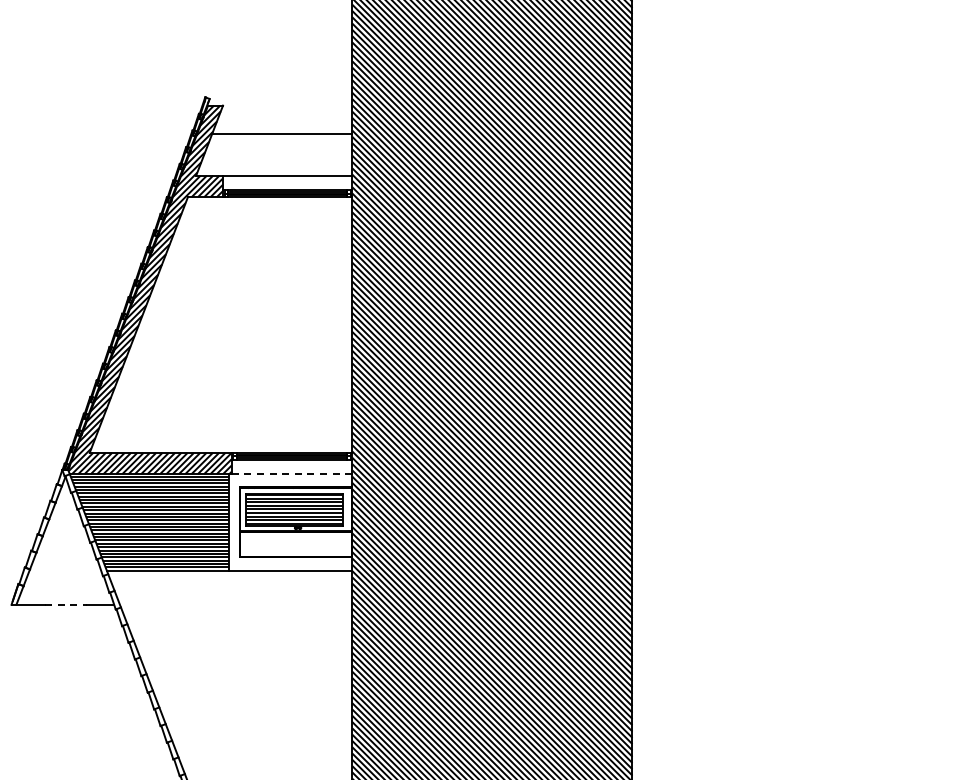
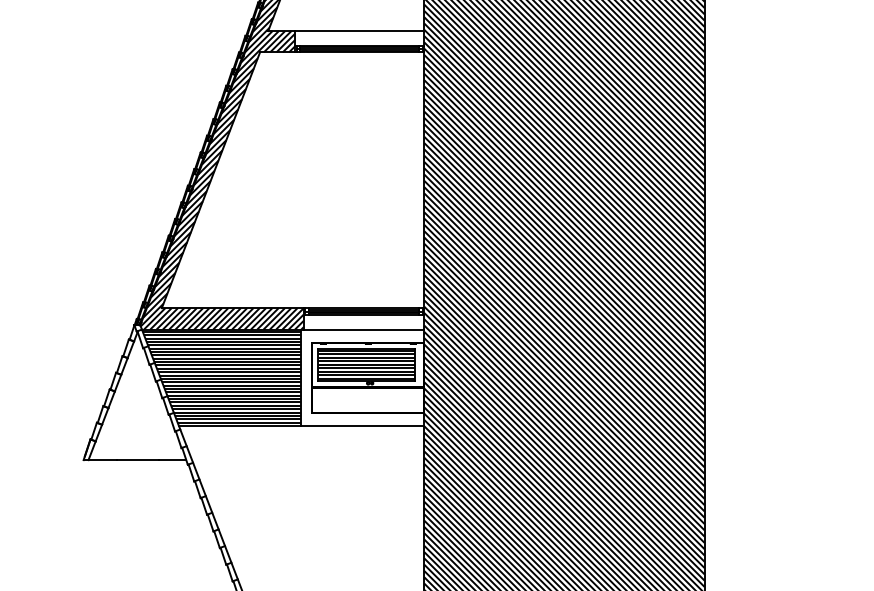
line: (292, 474) -> (364, 329), dashed -> solid
line: (65, 604) -> (137, 459), dashed -> solid

